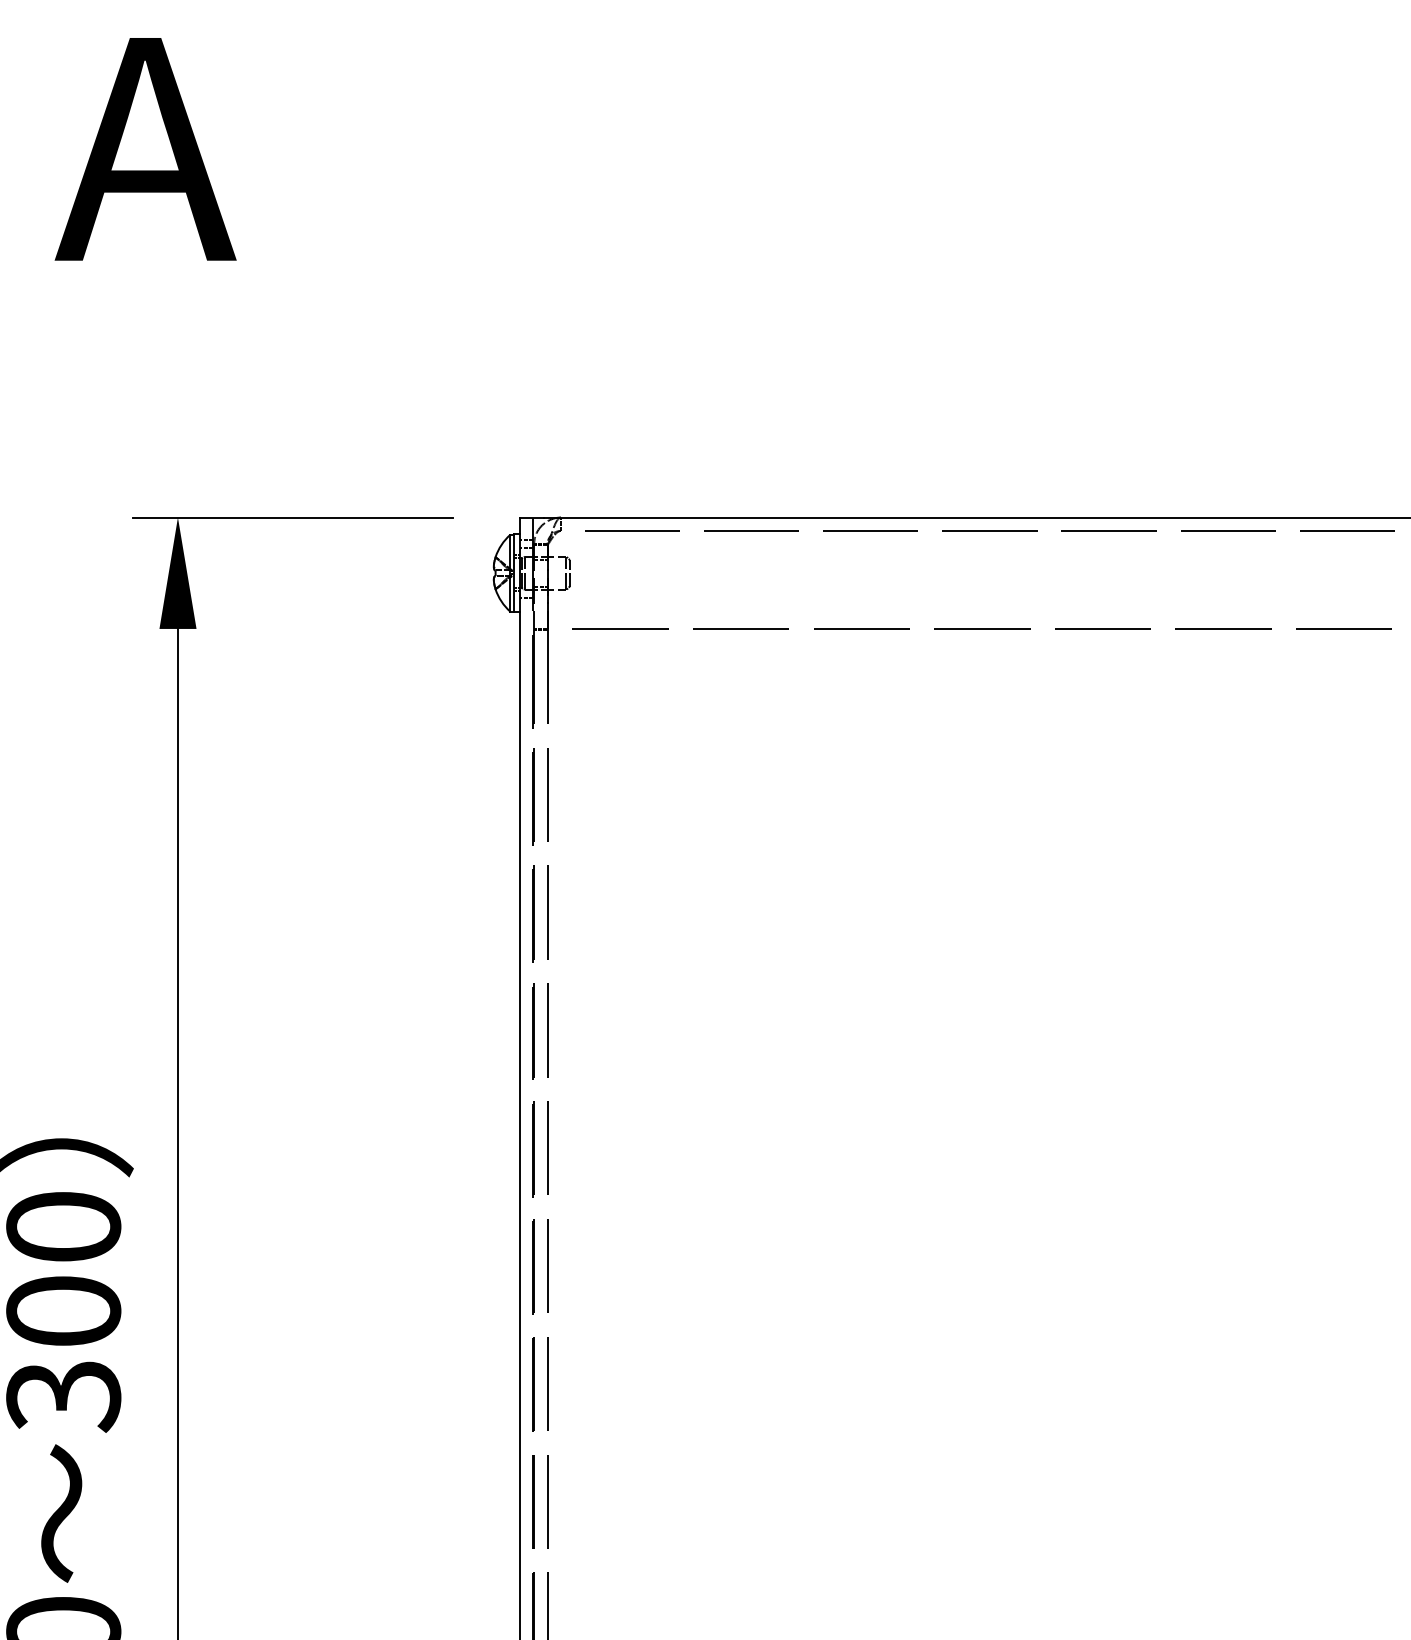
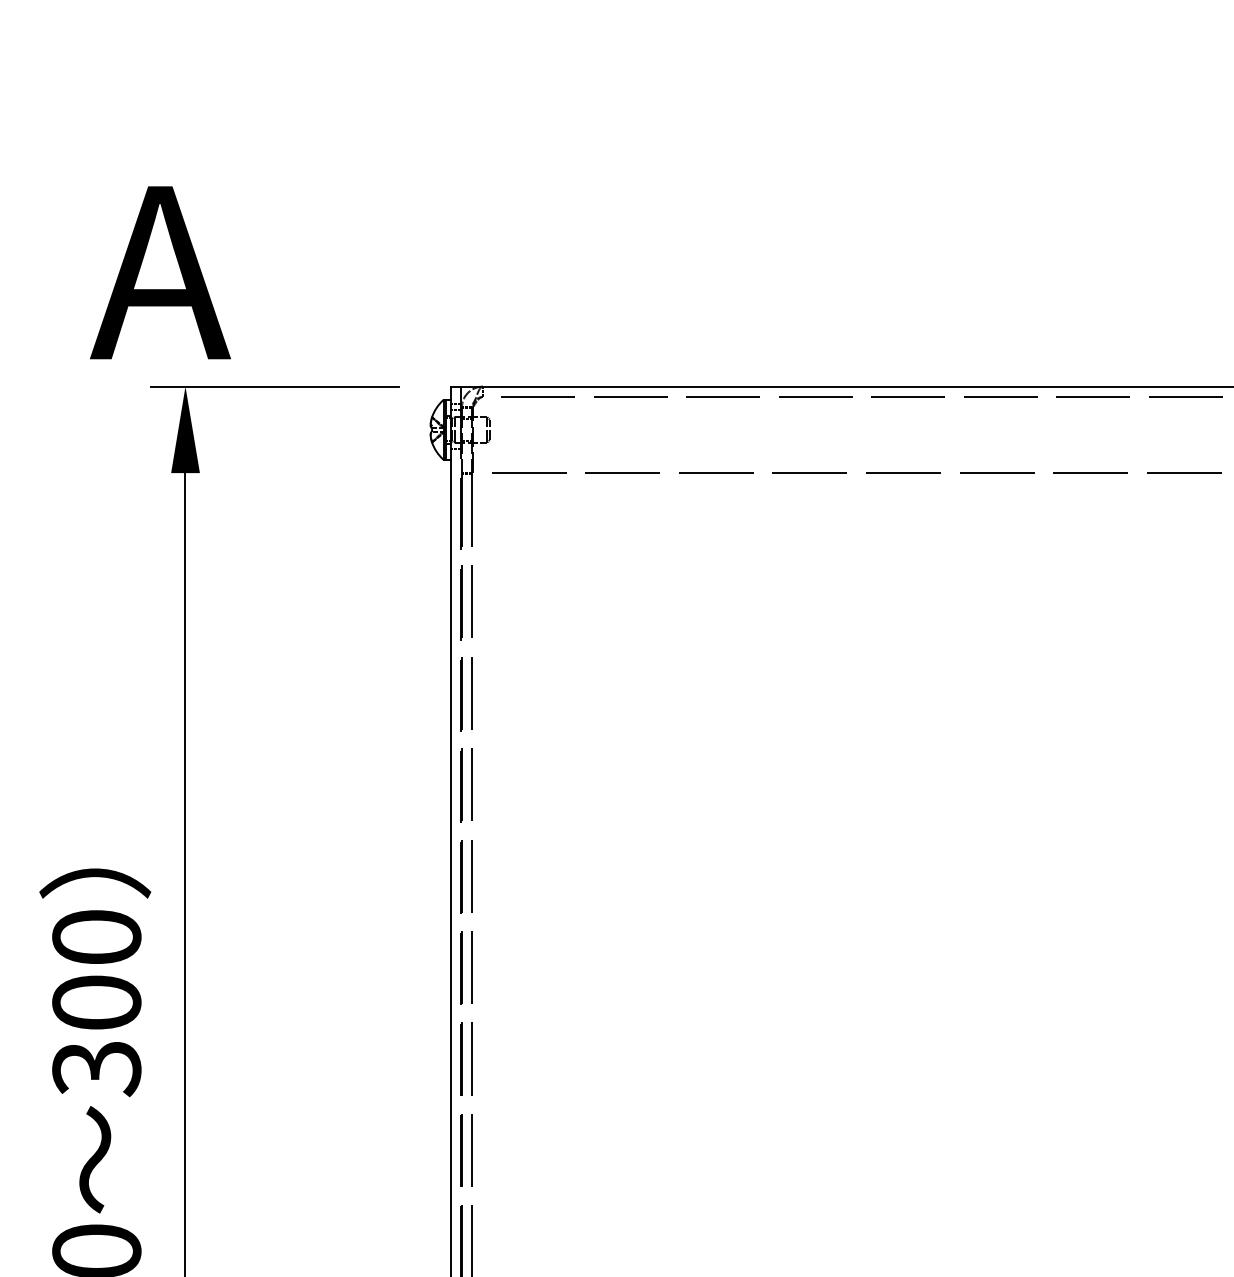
text: (145, 148) -> (160, 272), moved

